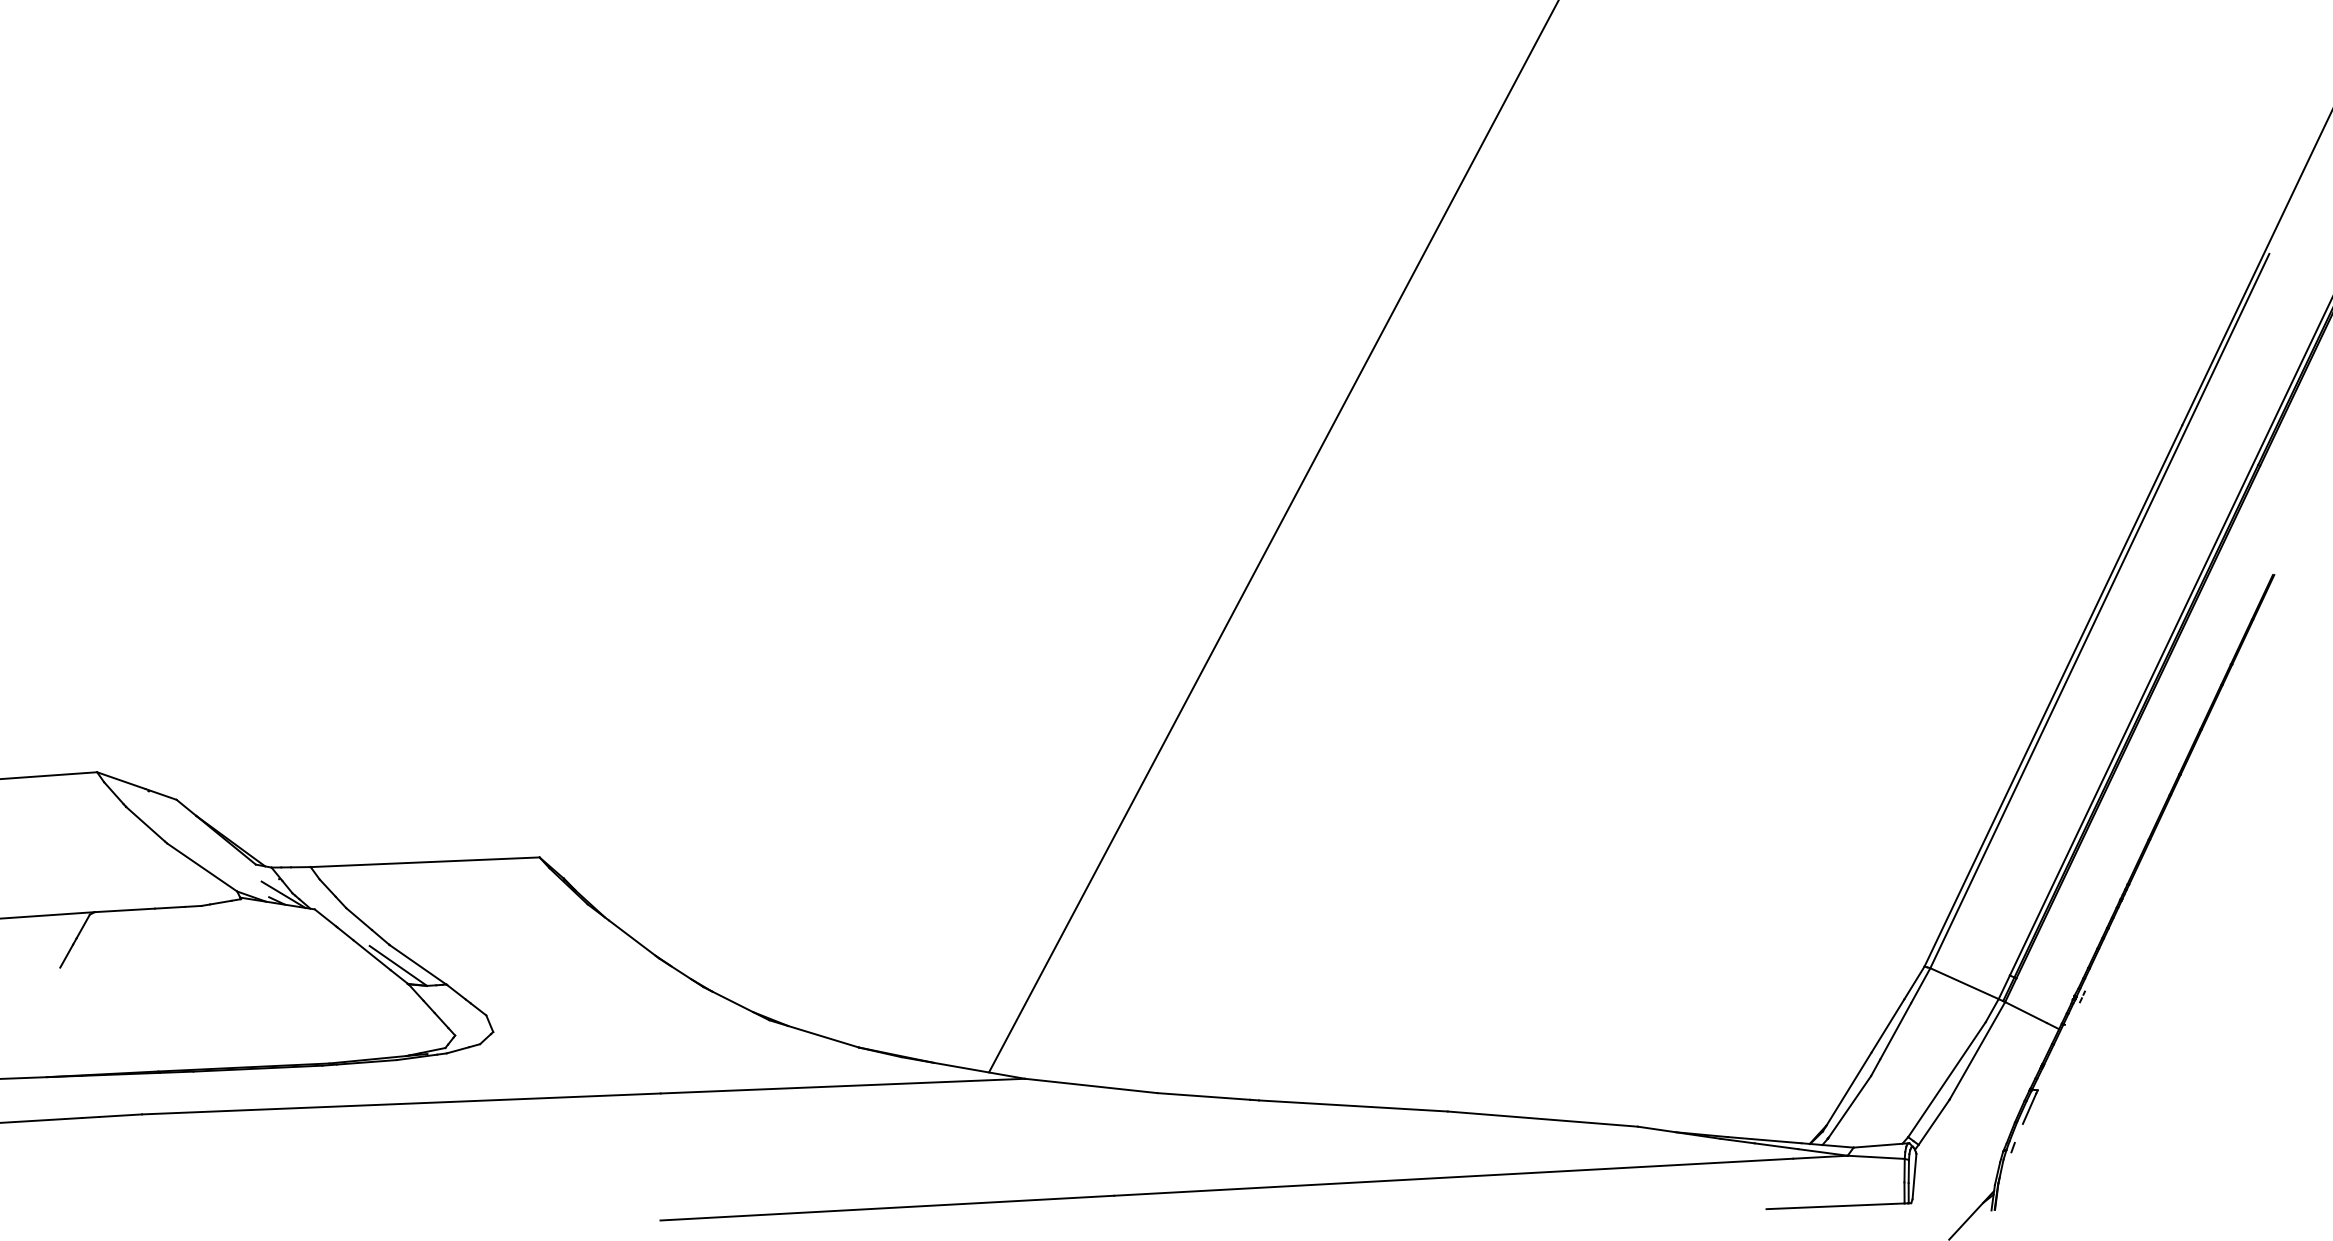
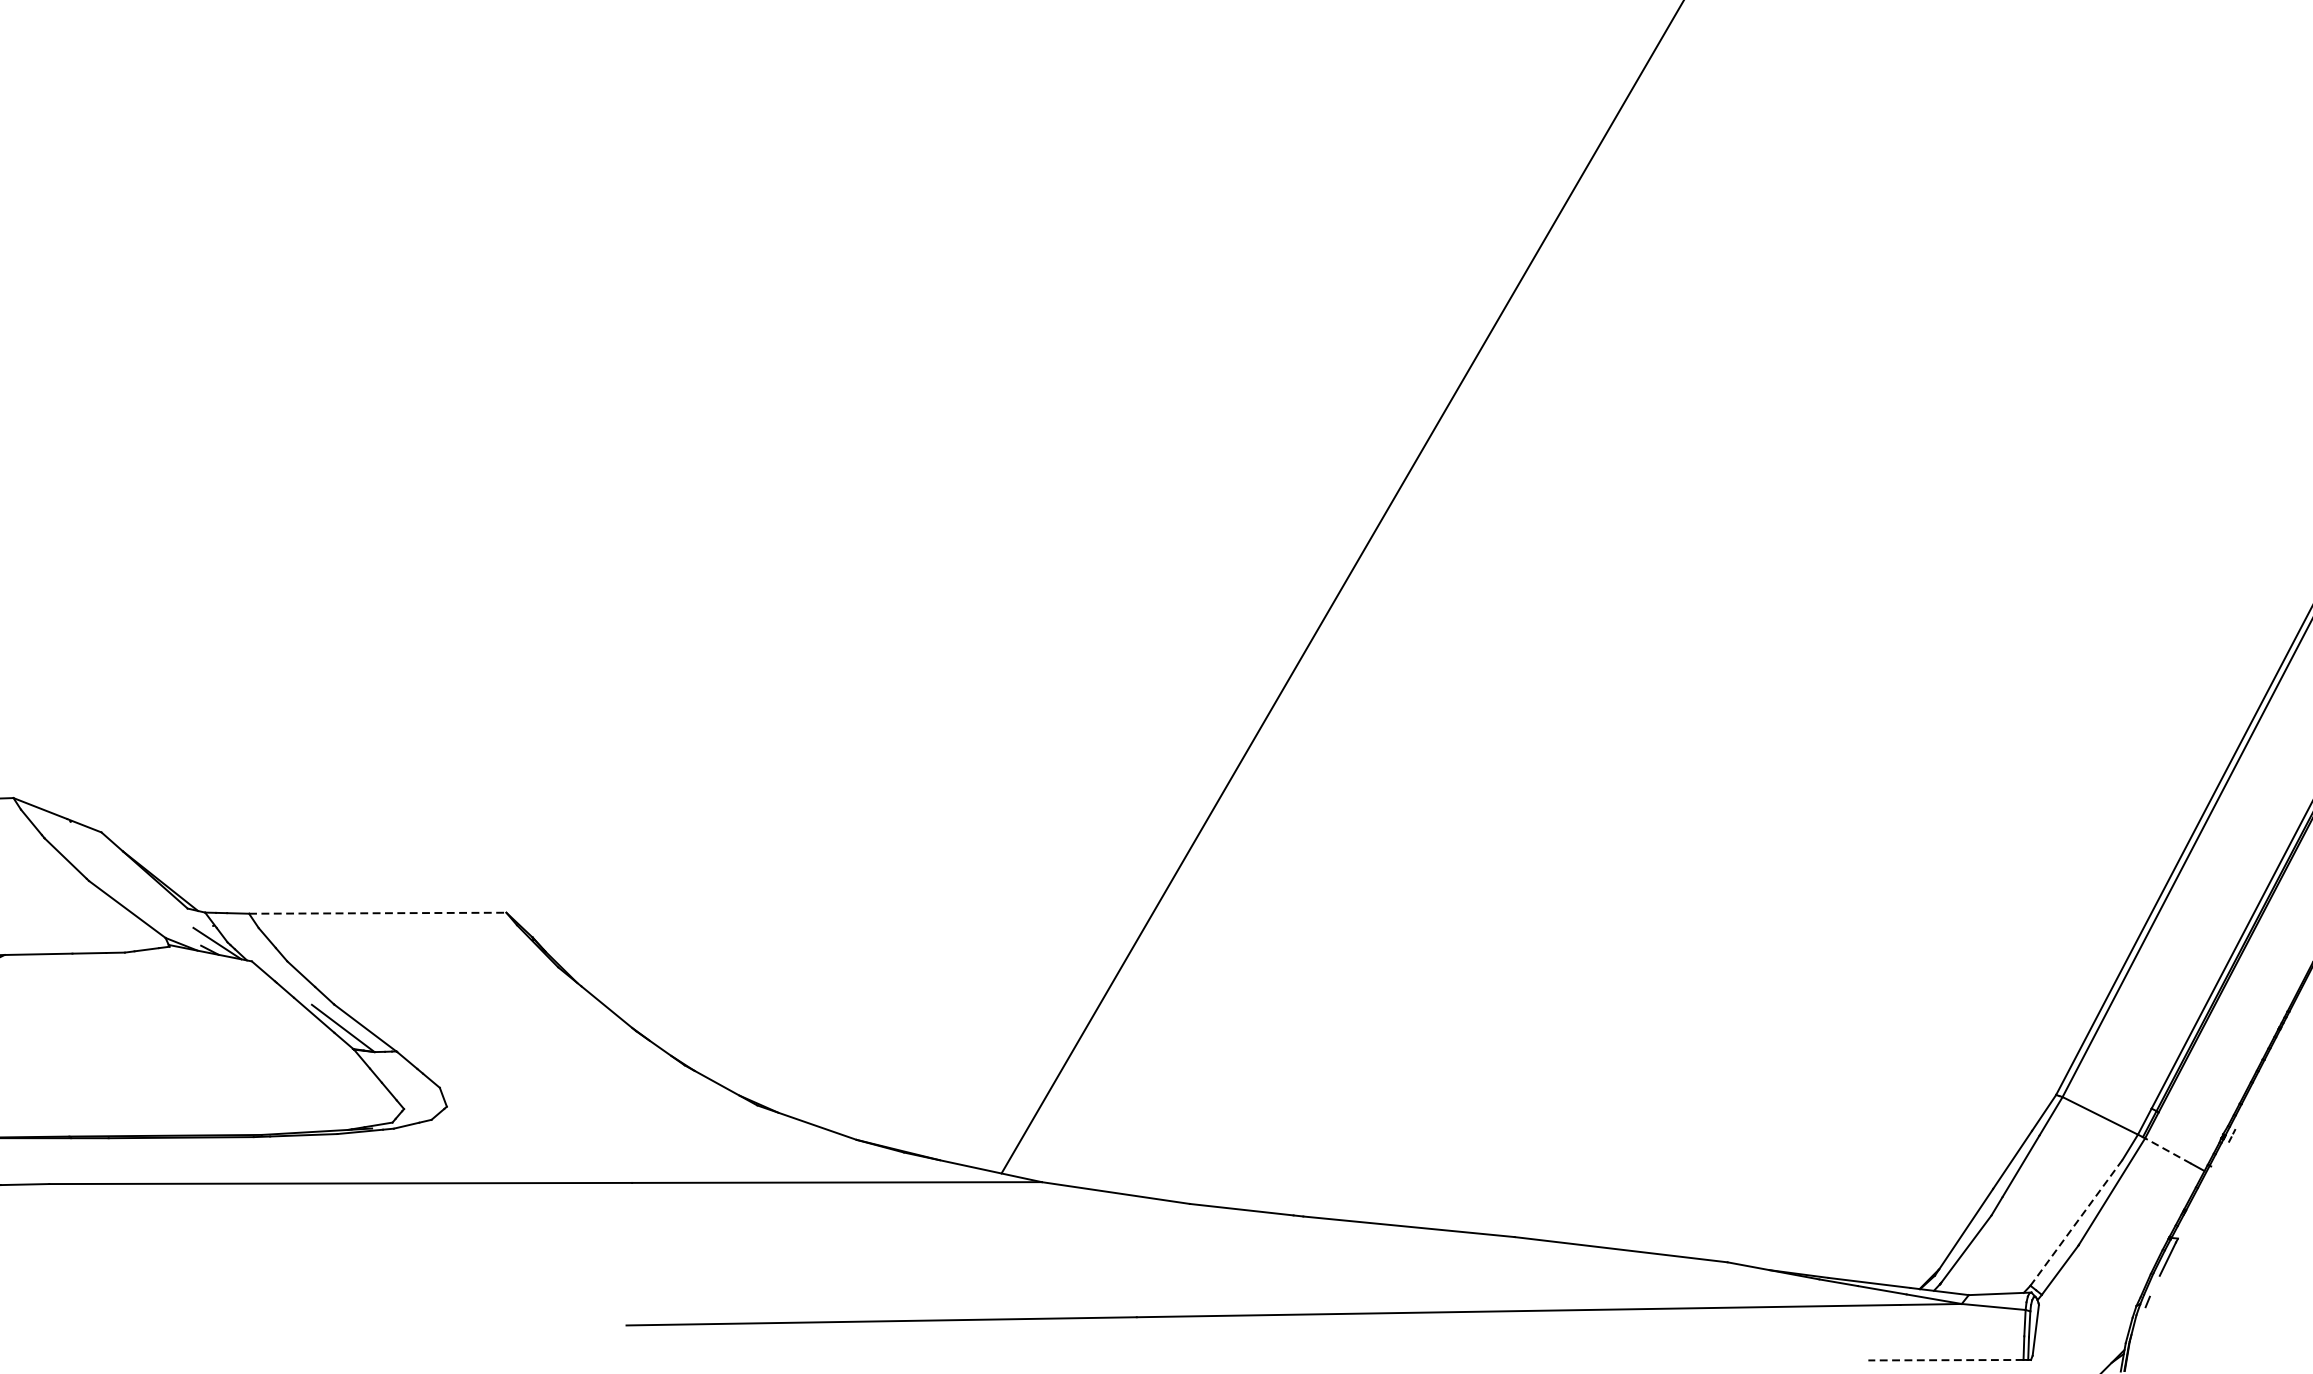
line: (425, 862) -> (378, 913), solid -> dashed
line: (2025, 1012) -> (2167, 1150), solid -> dashed
line: (1946, 1080) -> (2075, 1223), solid -> dashed
line: (1835, 1206) -> (1945, 1360), solid -> dashed

